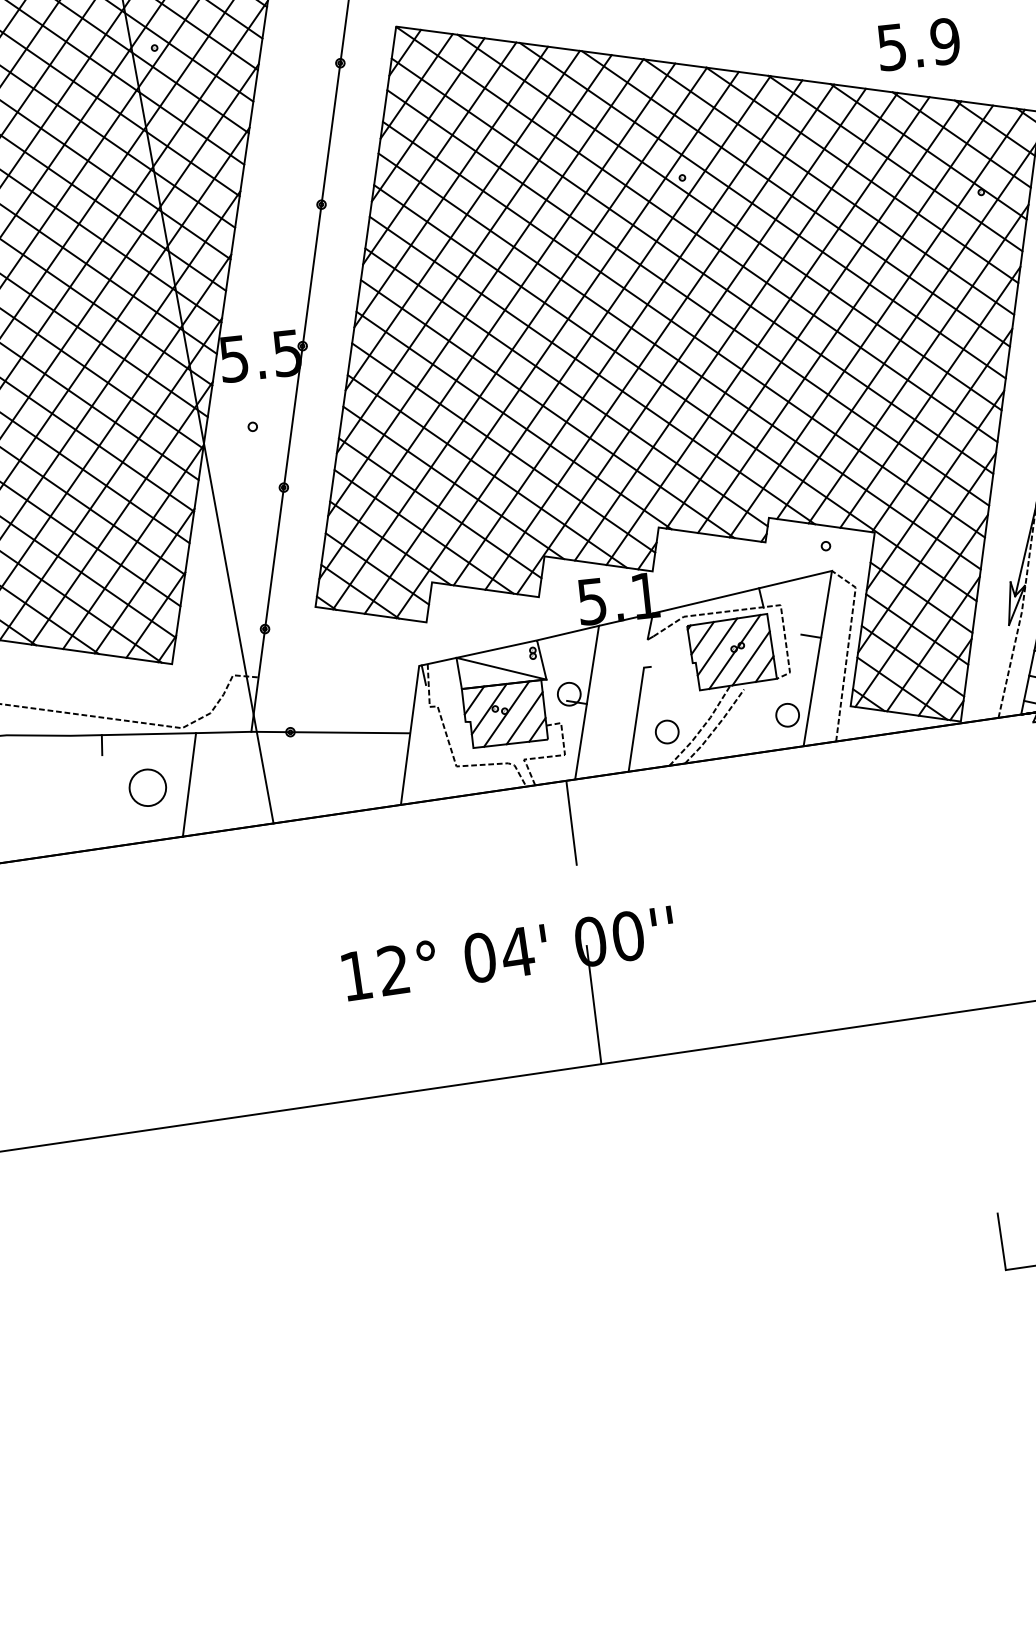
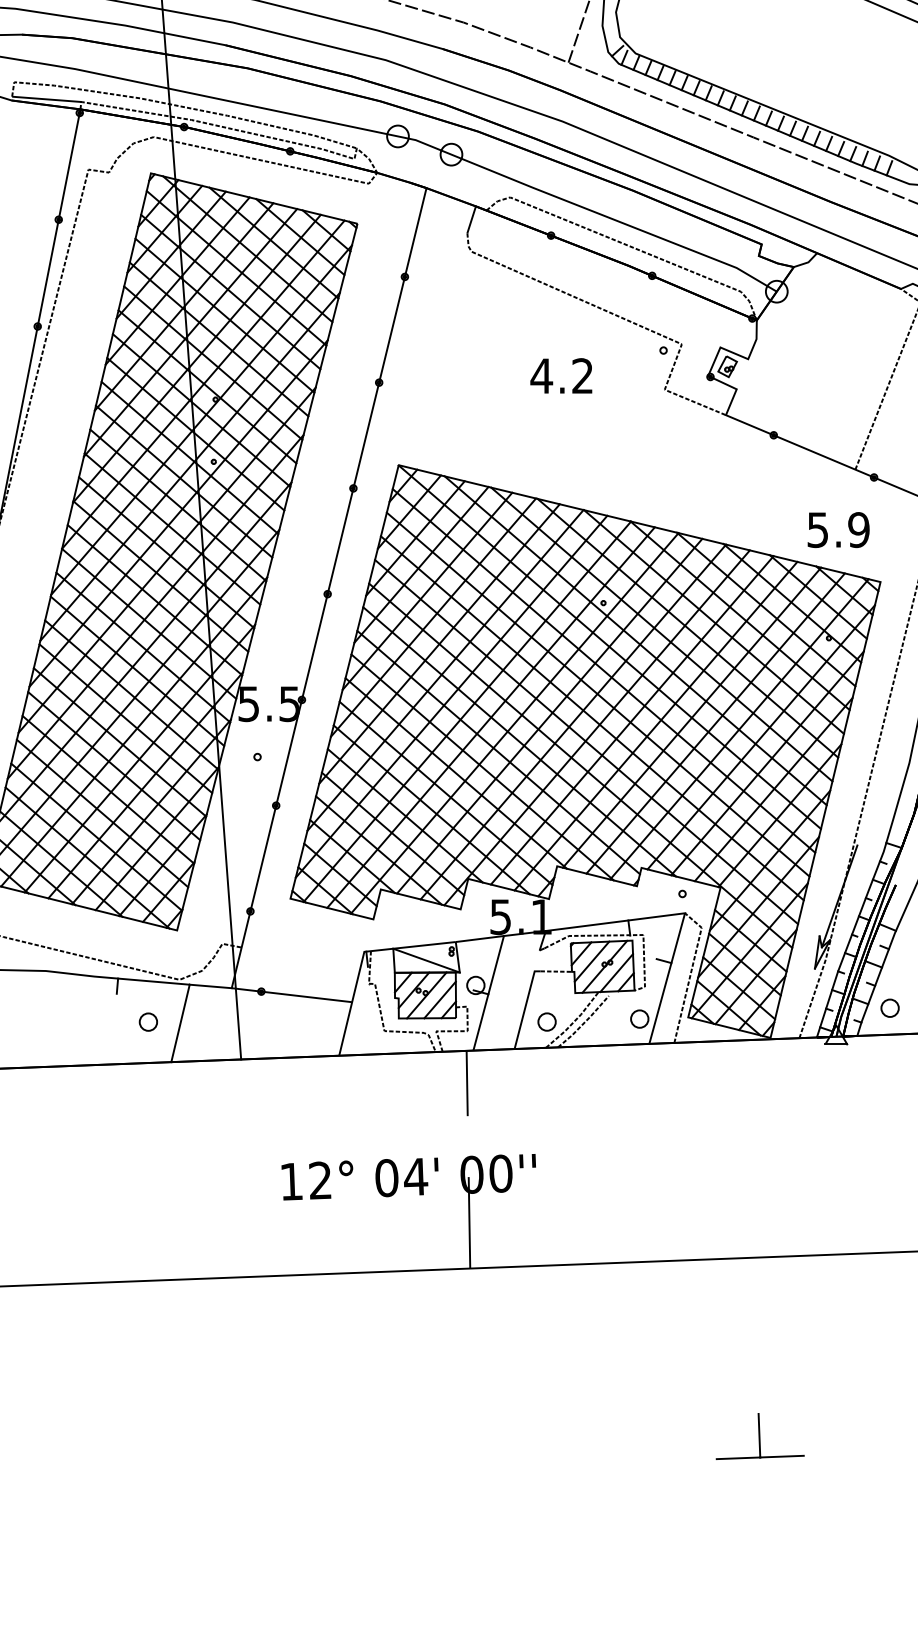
text: (918, 45) -> (838, 530), moved
line: (672, 664) -> (556, 971), added
part: (146, 786) -> (147, 1021), size x0.62
line: (977, 1274) -> (738, 1458), added

